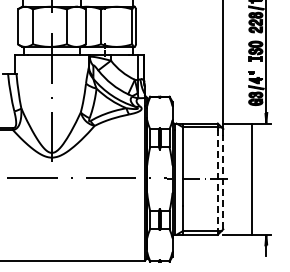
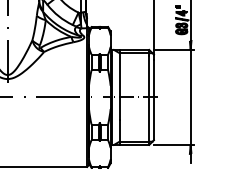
line: (252, 178) -> (190, 96), moved
line: (223, 181) -> (154, 99), dashed -> solid
line: (217, 182) -> (149, 100), dashed -> solid

